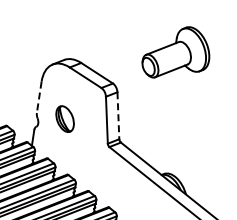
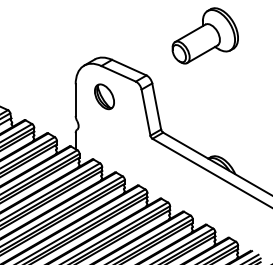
line: (39, 97) -> (75, 100), dashed -> solid
line: (118, 115) -> (156, 106), dashed -> solid
part: (65, 118) -> (104, 96), moved

